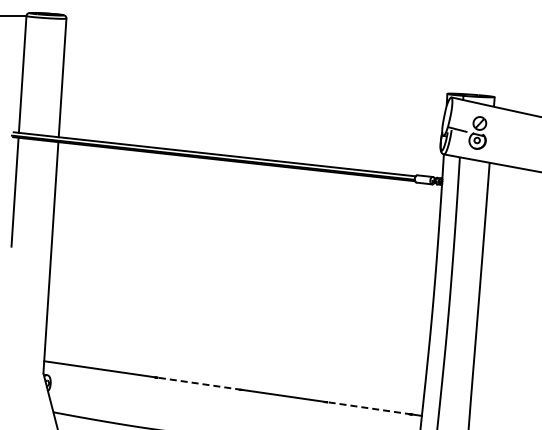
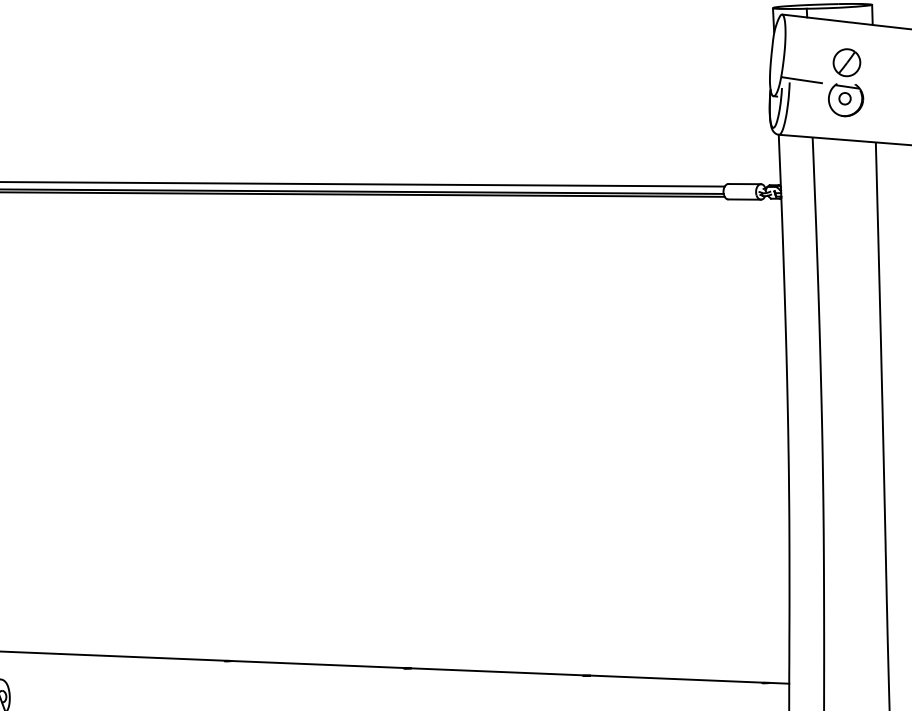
line: (199, 383) -> (319, 664), dashed -> solid
line: (369, 408) -> (678, 679), dashed -> solid

